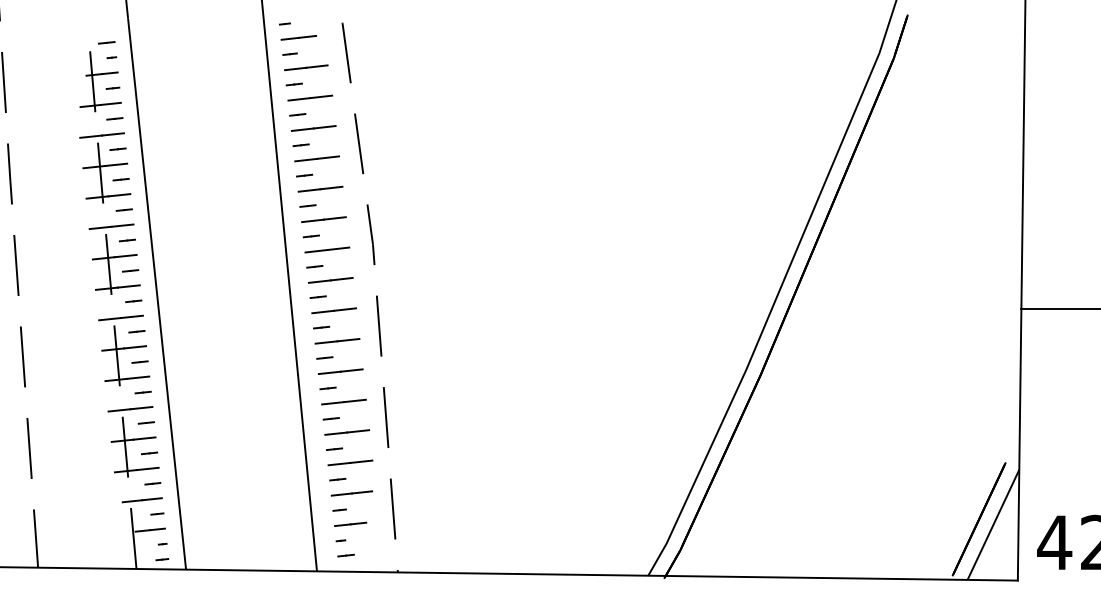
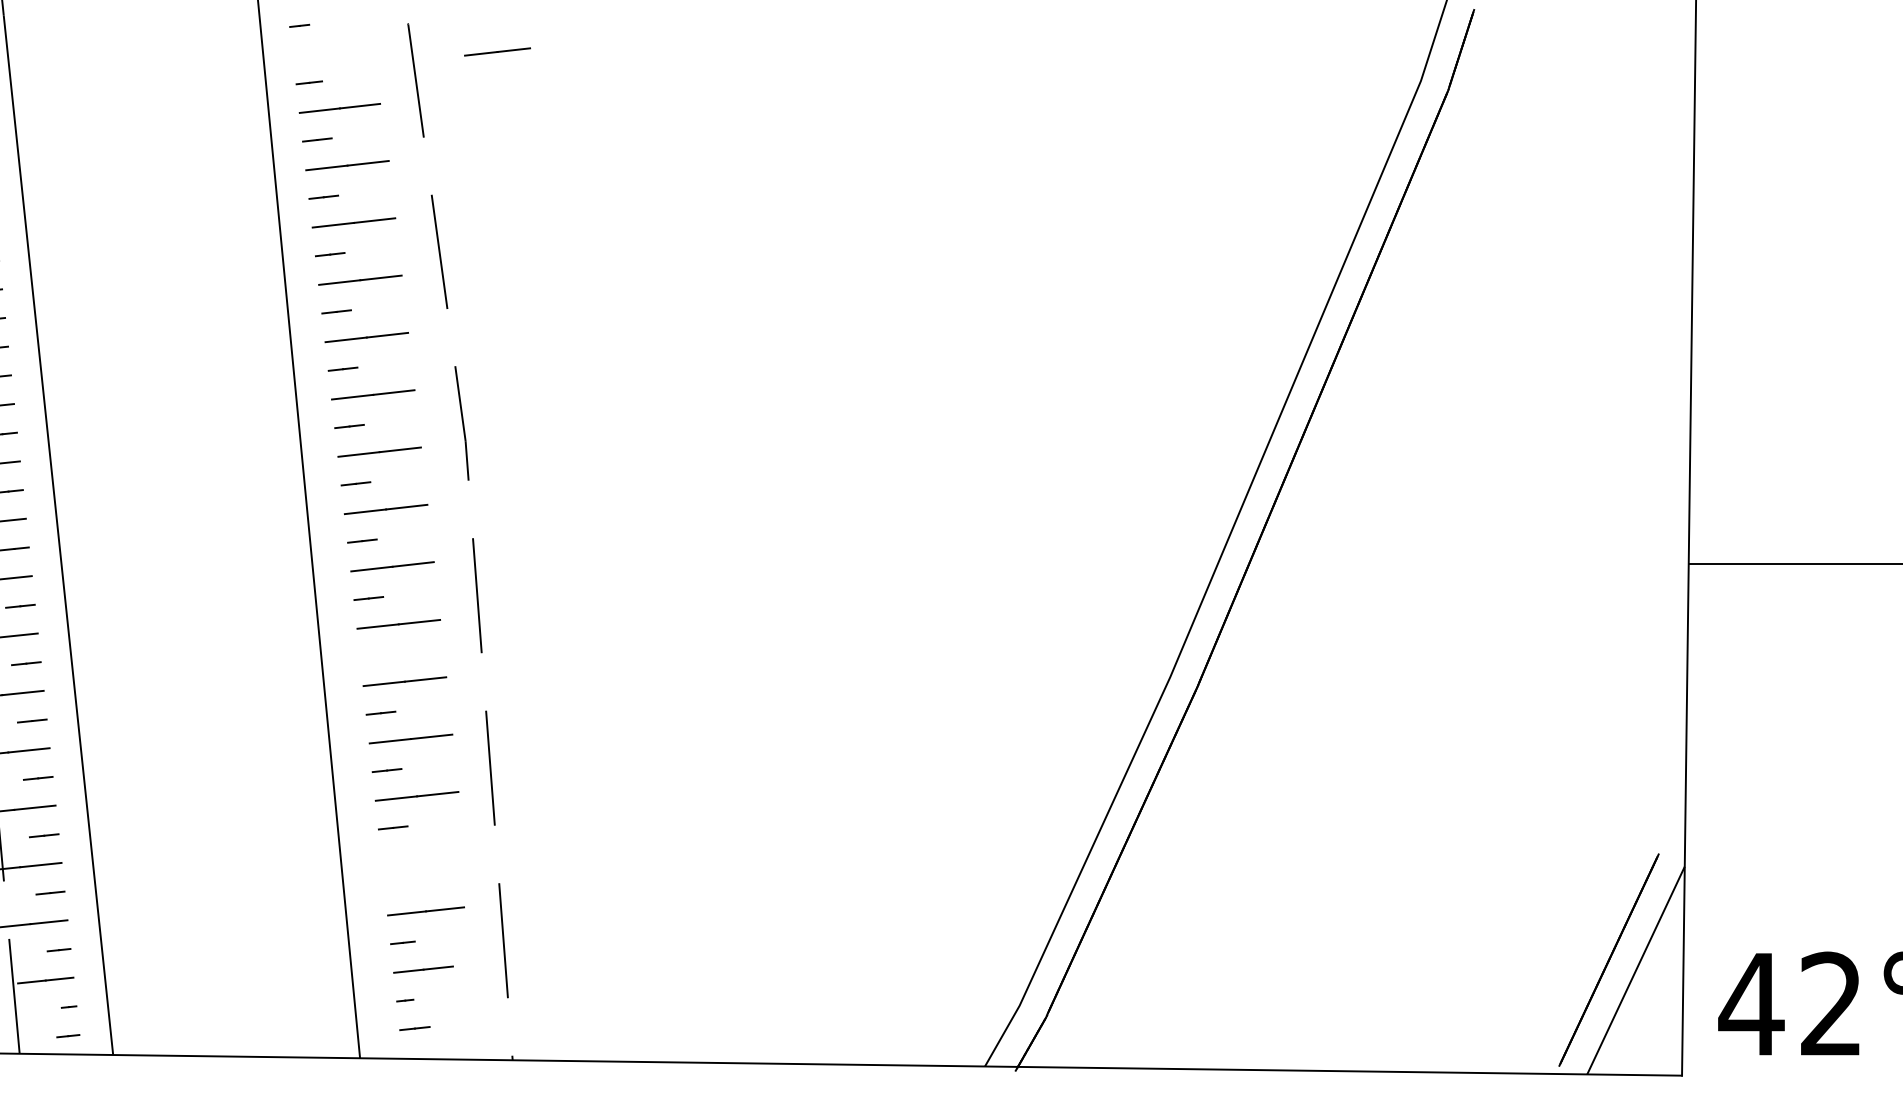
line: (298, 37) -> (496, 51), moved
line: (324, 357) -> (374, 654), removed
line: (350, 462) -> (423, 852), removed
line: (337, 479) -> (398, 884), removed

